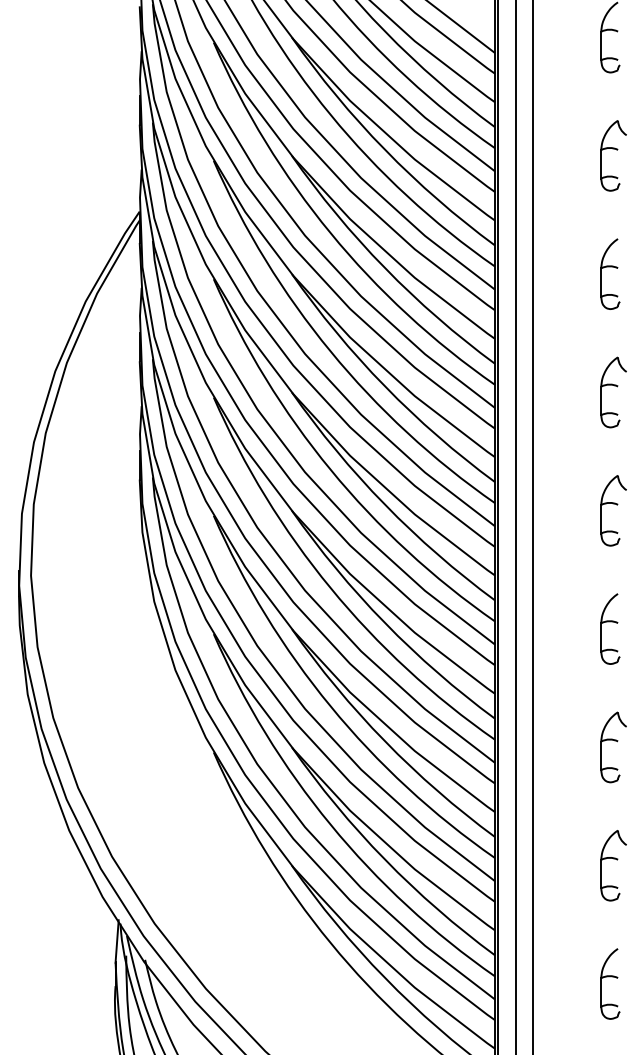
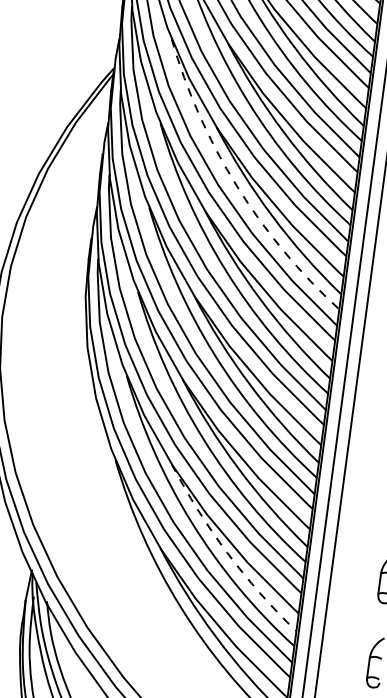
arc: (330, 351) -> (236, 185), solid -> dashed
arc: (385, 859) -> (227, 552), solid -> dashed

